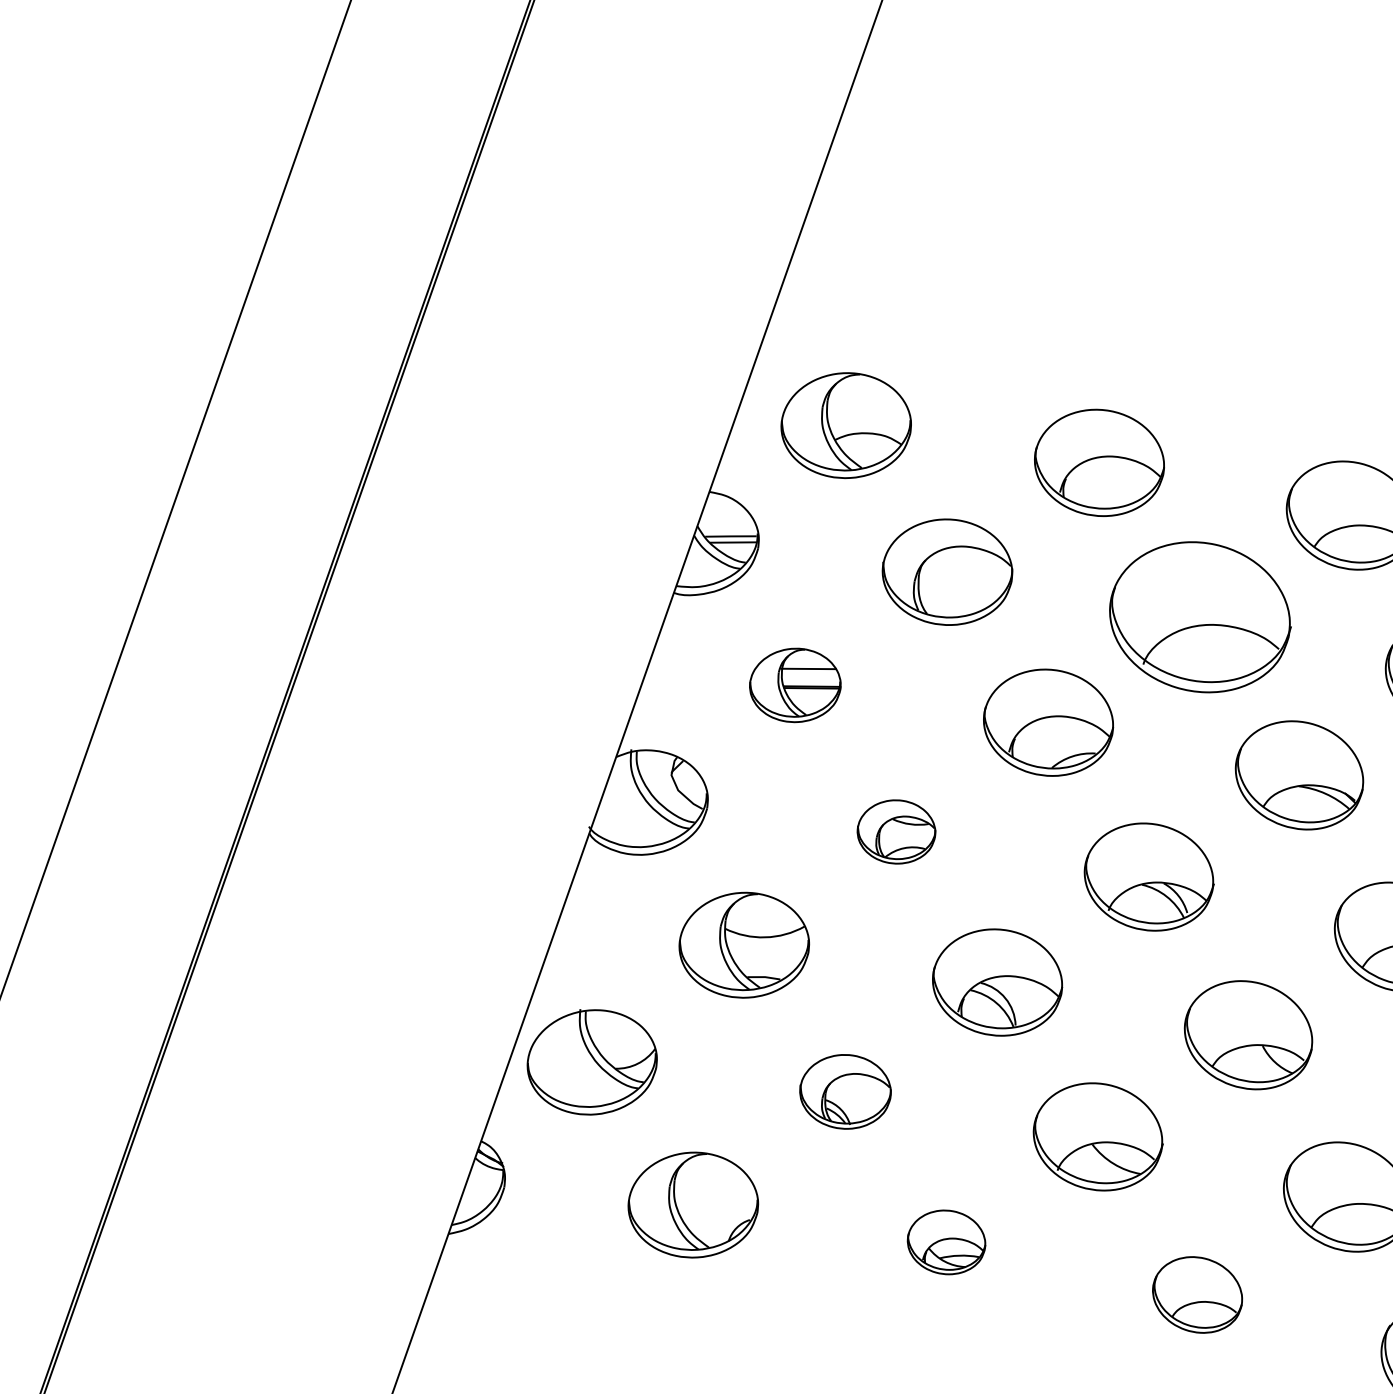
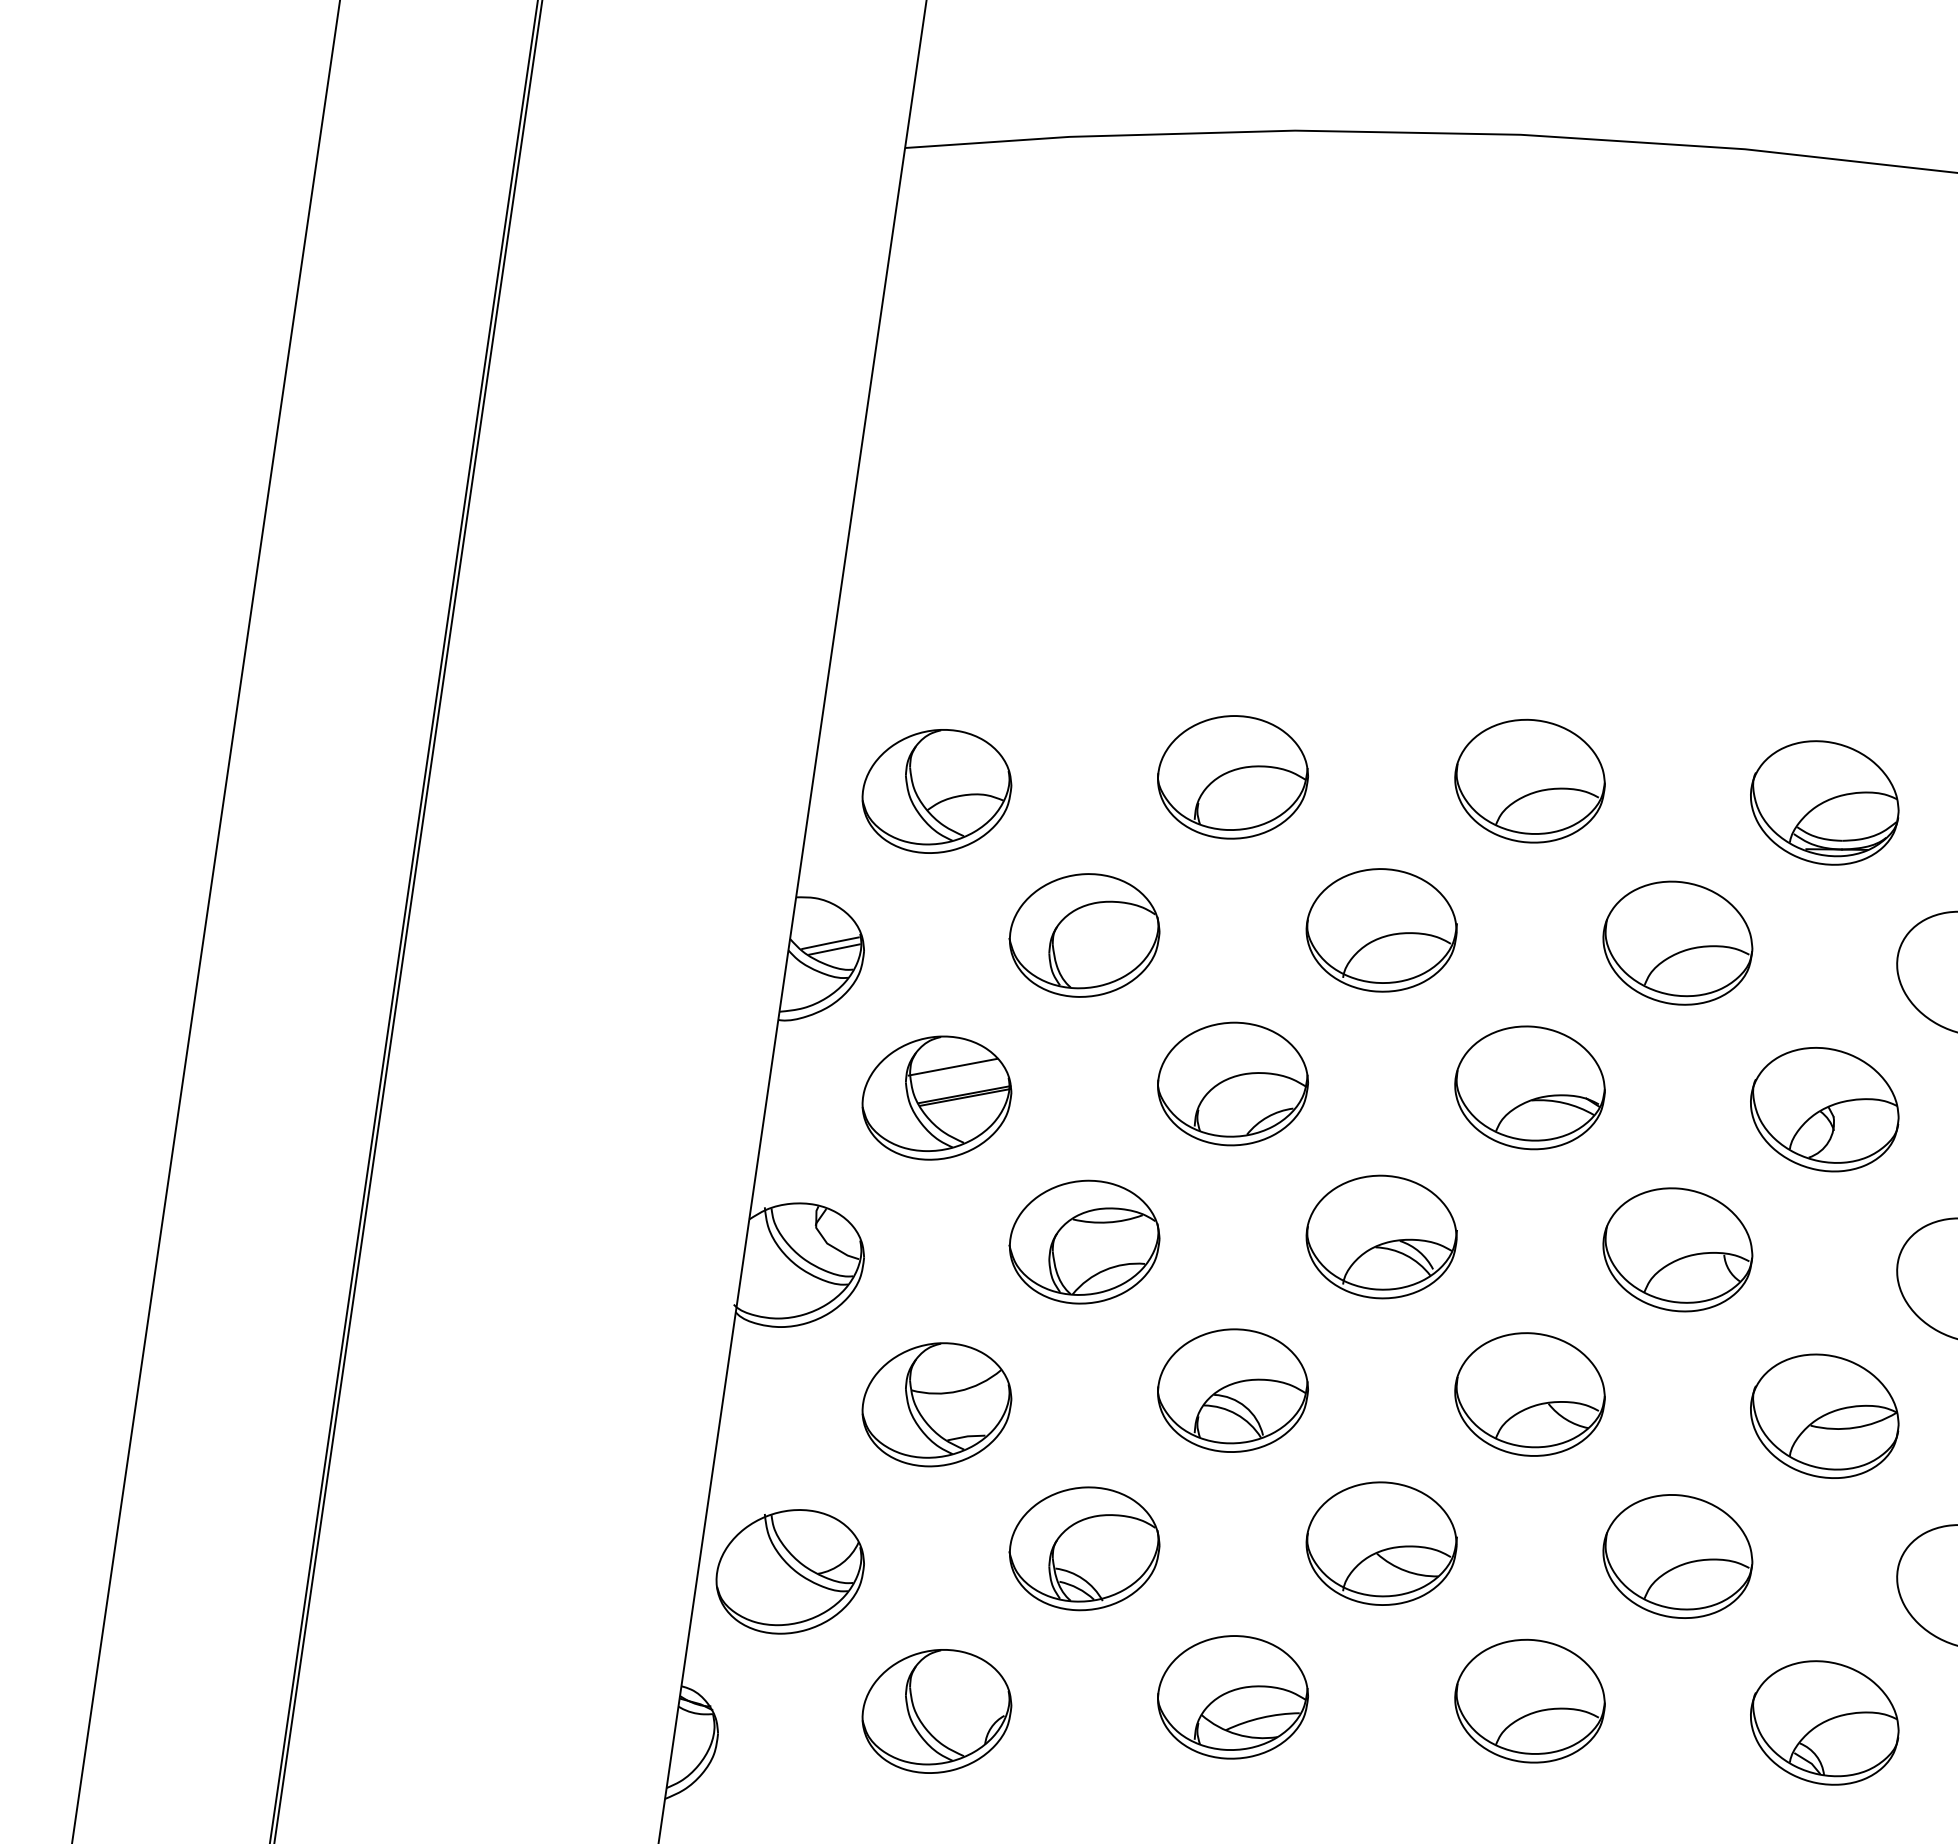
part: (1199, 617) -> (1381, 930), size x0.71
part: (795, 684) -> (936, 1097), size x1.43
part: (896, 831) -> (1084, 1241), size x1.67
part: (845, 1091) -> (1084, 1548), size x1.43
part: (946, 1242) -> (1232, 1697), size x1.67
part: (1197, 1294) -> (1529, 1700), size x1.43

